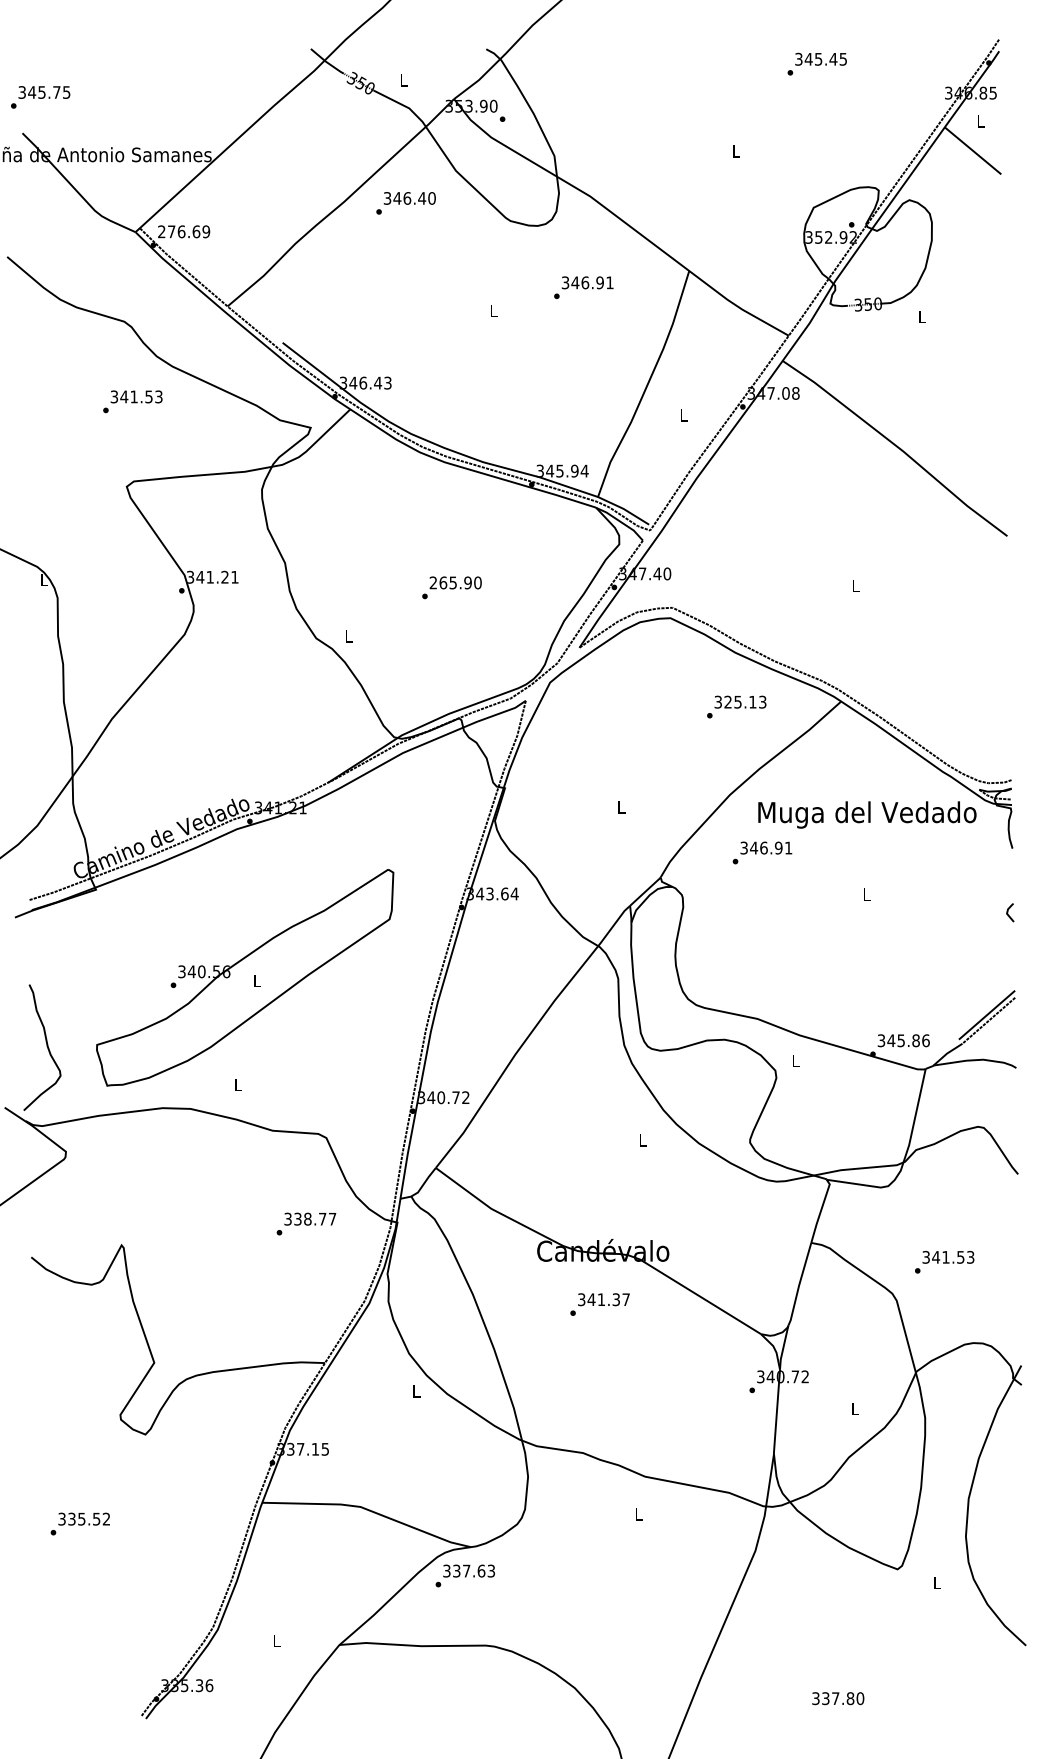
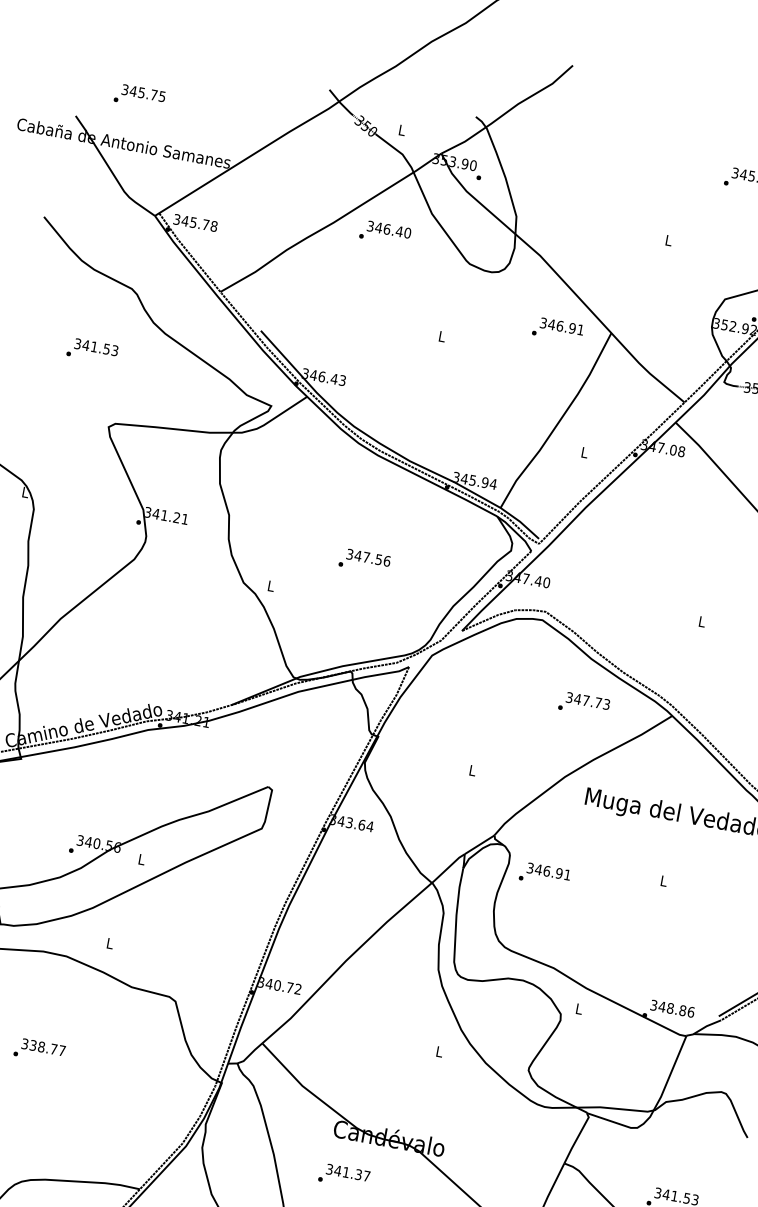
text: (40, 97) -> (139, 96), moved
text: (184, 231) -> (195, 222), 276.69 -> 345.78
text: (583, 287) -> (557, 329), moved
text: (132, 401) -> (92, 350), moved
text: (455, 582) -> (368, 557), 265.90 -> 347.56
text: (740, 701) -> (588, 700), 325.13 -> 347.73
text: (762, 852) -> (545, 874), moved
text: (901, 1040) -> (670, 1008), 345.86 -> 348.86
text: (306, 1223) -> (39, 1050), moved
text: (599, 1304) -> (343, 1176), moved

